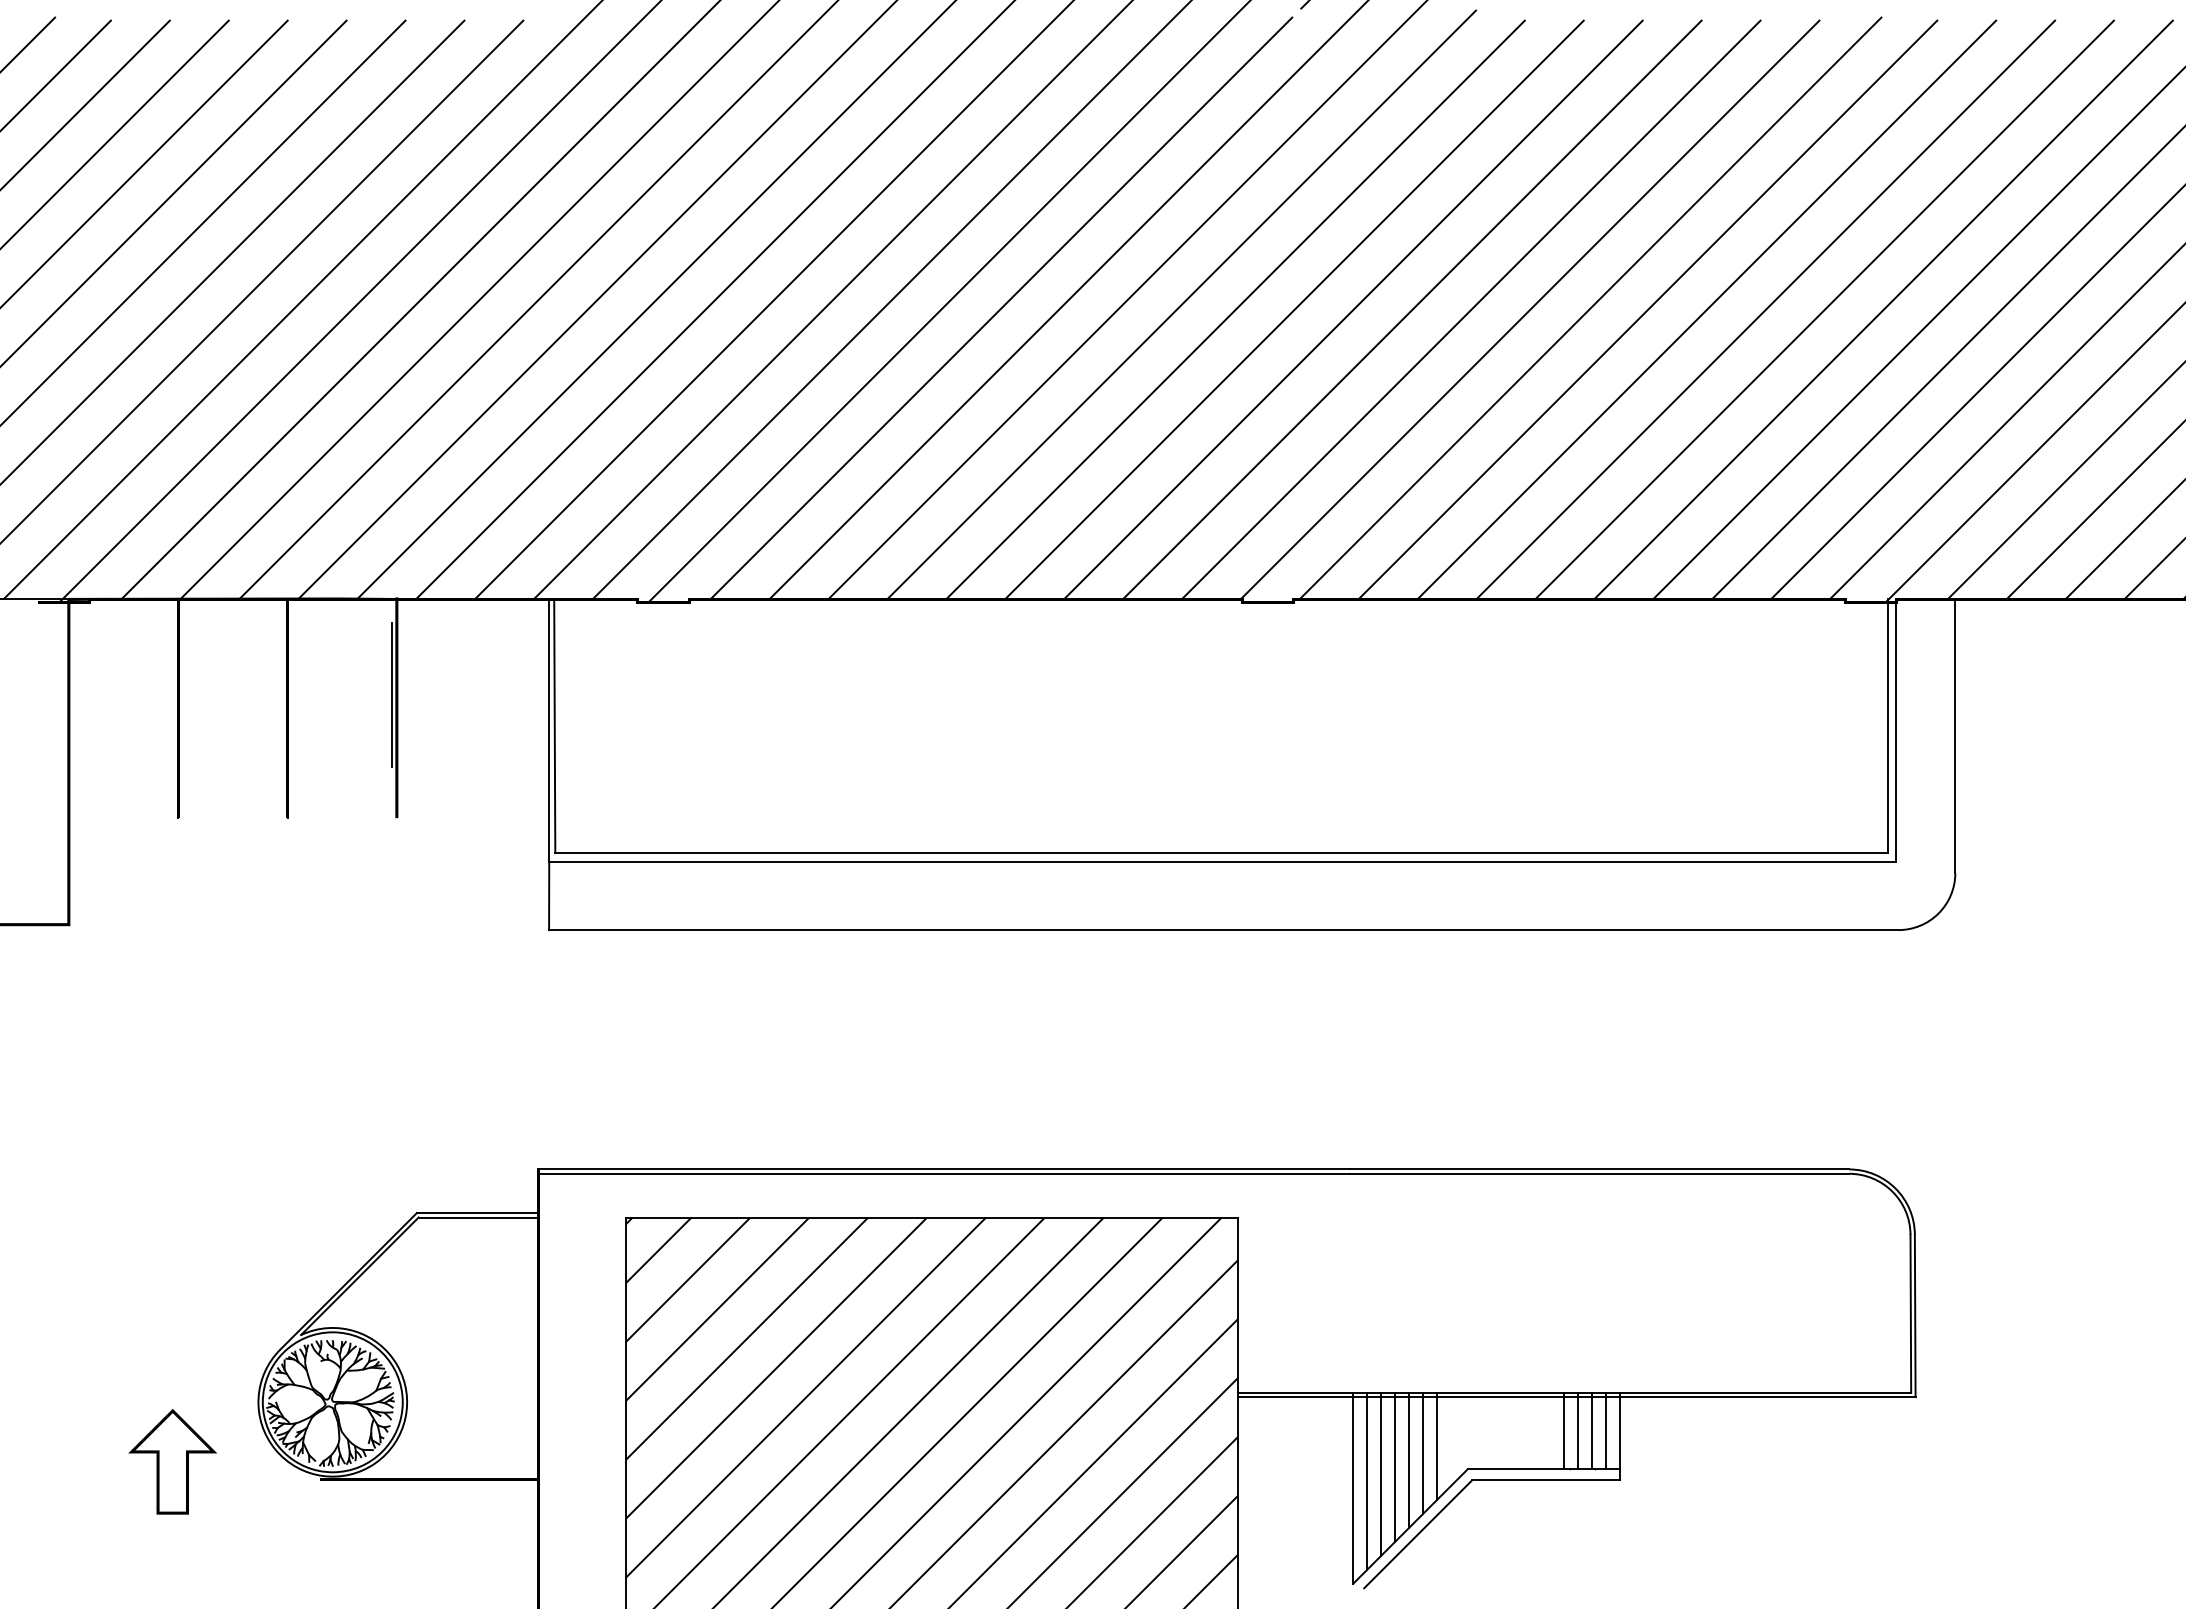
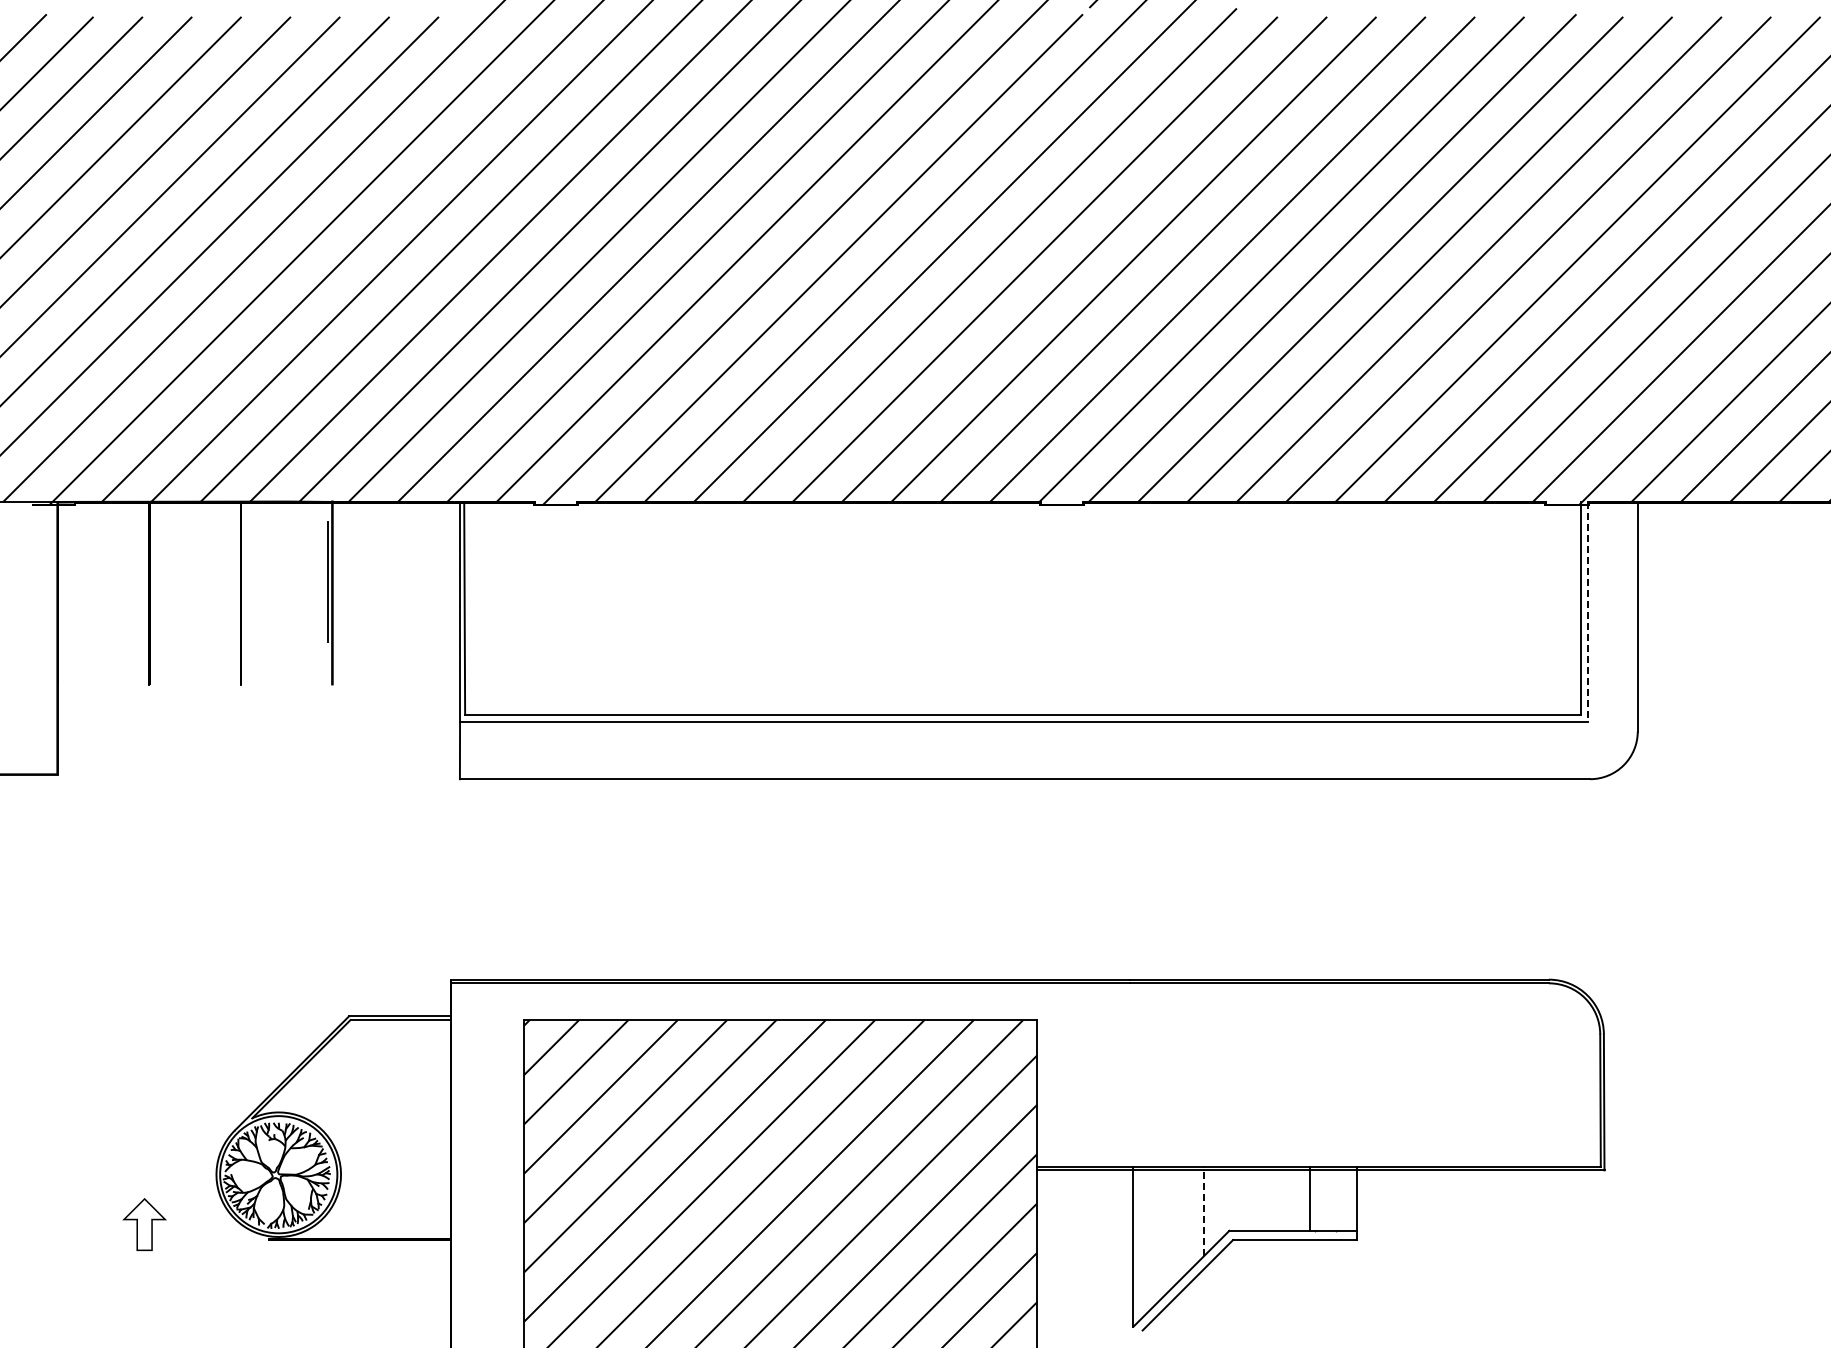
line: (1896, 731) -> (1588, 612), solid -> dashed
line: (1577, 1430) -> (1321, 1198), removed
line: (1592, 1430) -> (1333, 1198), removed
line: (1606, 1430) -> (1345, 1198), removed
line: (1436, 1446) -> (1203, 1211), solid -> dashed
line: (1423, 1453) -> (1192, 1217), removed
line: (1409, 1459) -> (1180, 1222), removed
part: (172, 1461) -> (144, 1224), size x0.6
line: (1395, 1466) -> (1168, 1228), removed
line: (1380, 1473) -> (1156, 1234), removed
line: (1367, 1480) -> (1145, 1240), removed

